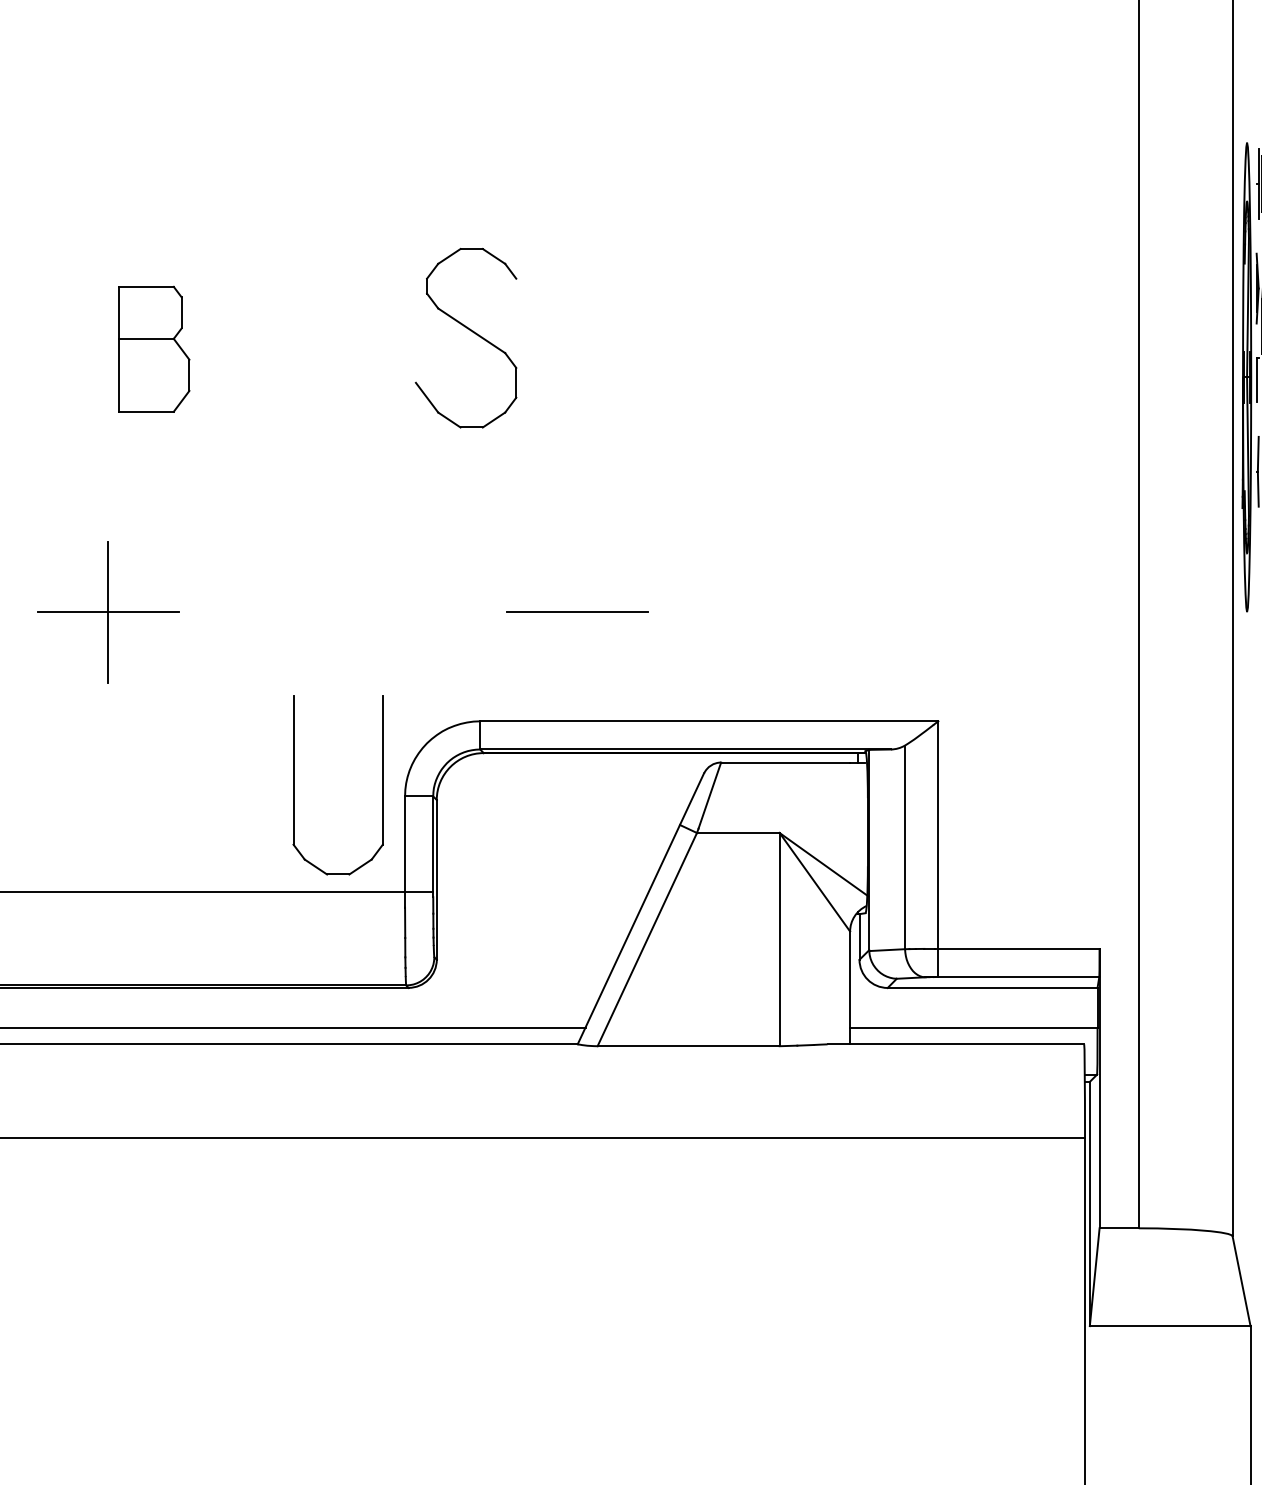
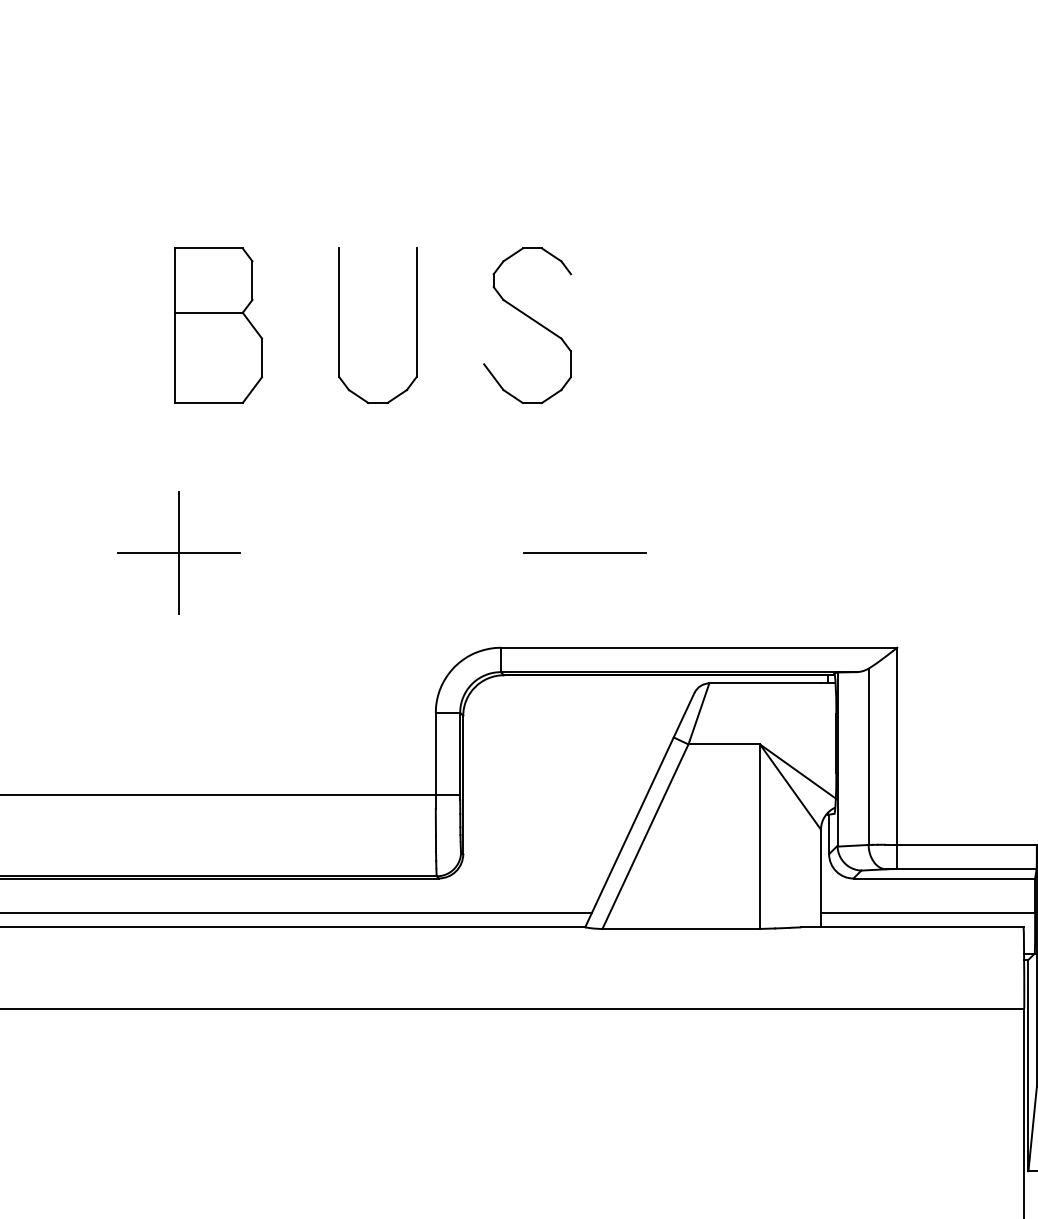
part: (470, 331) -> (531, 319), moved
part: (154, 349) -> (218, 325), size x1.43
part: (294, 785) -> (340, 325), moved

